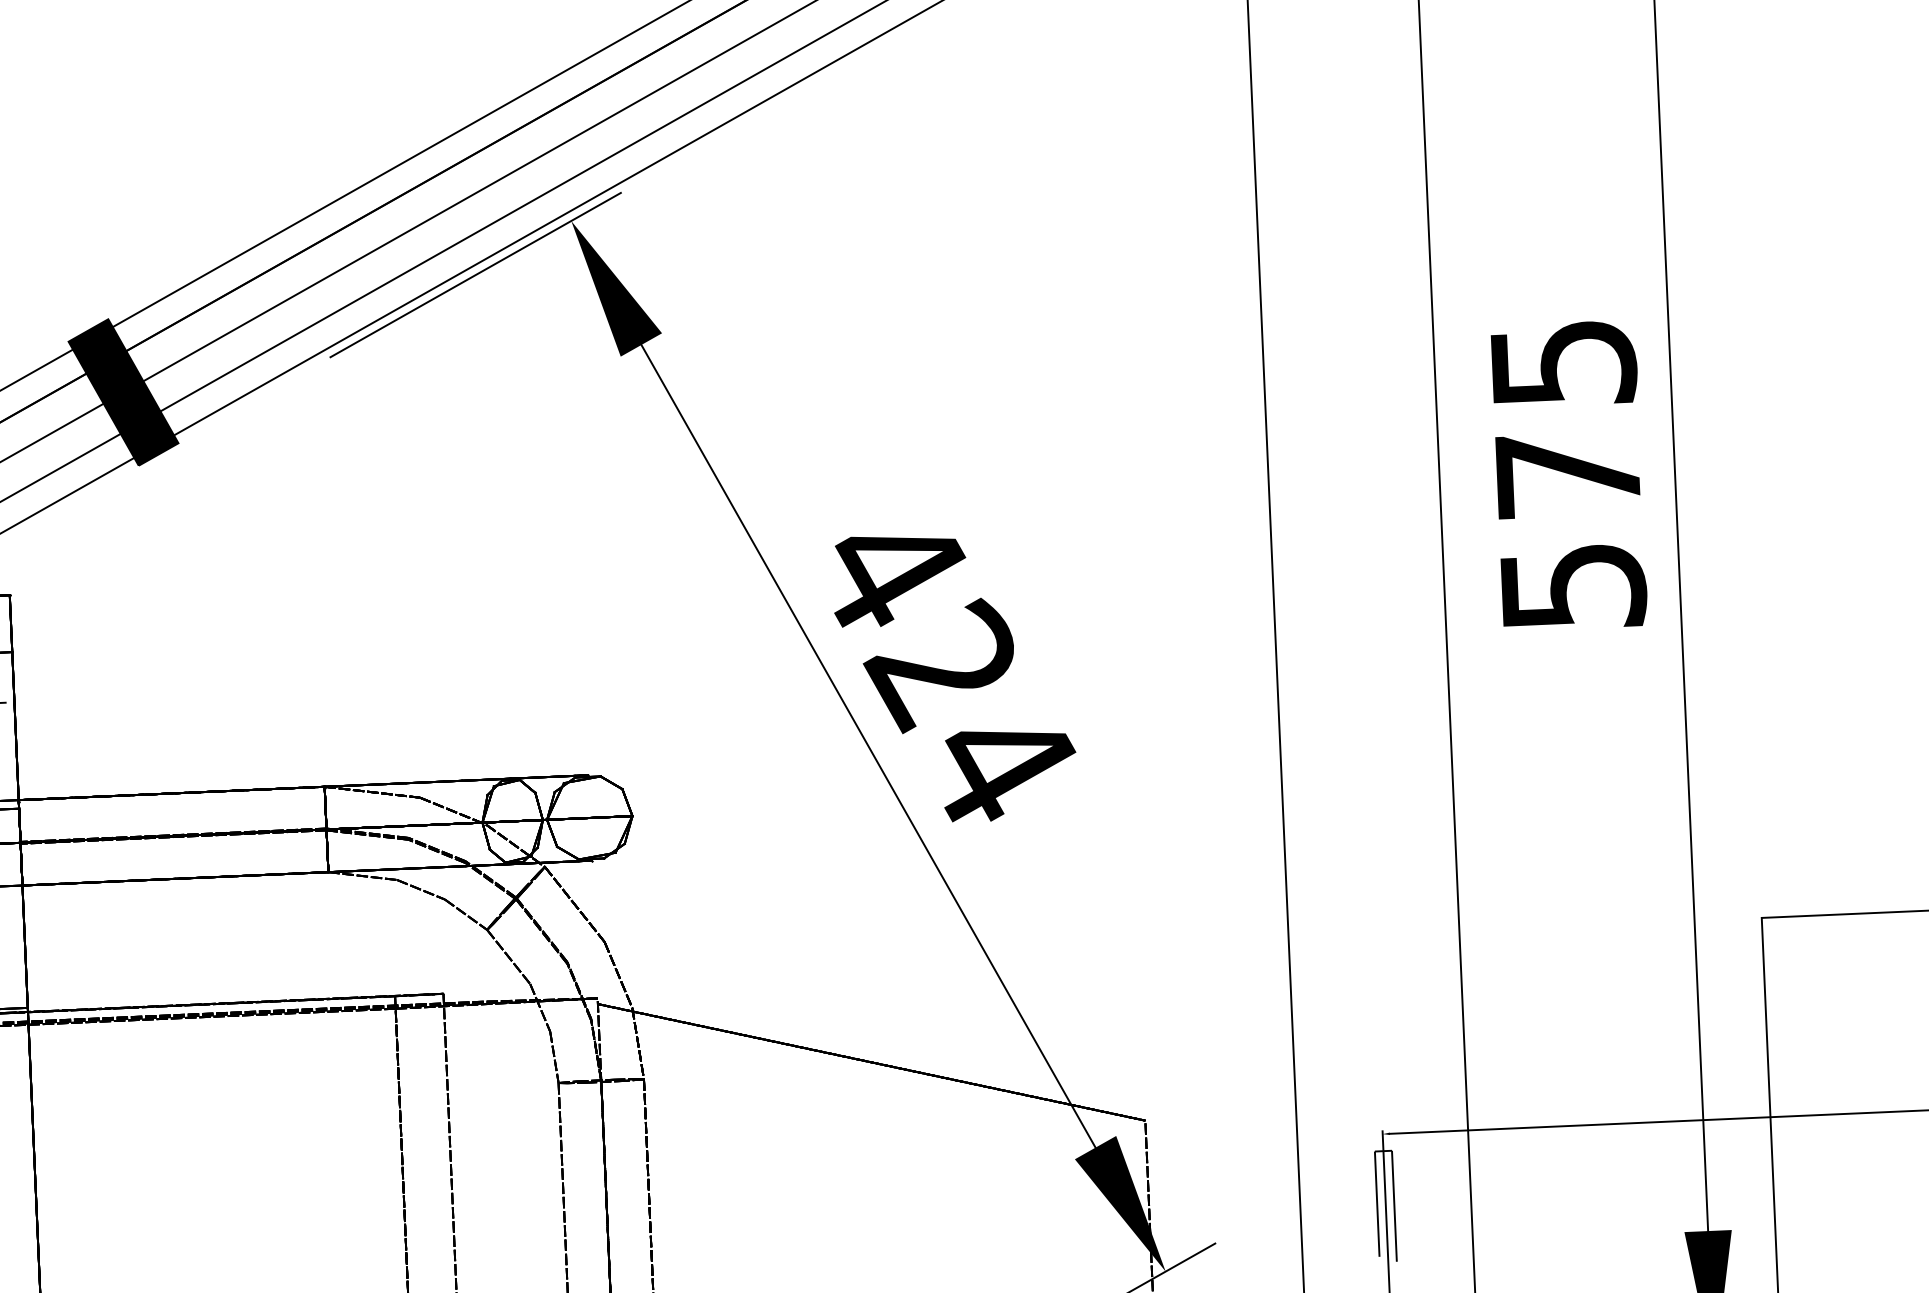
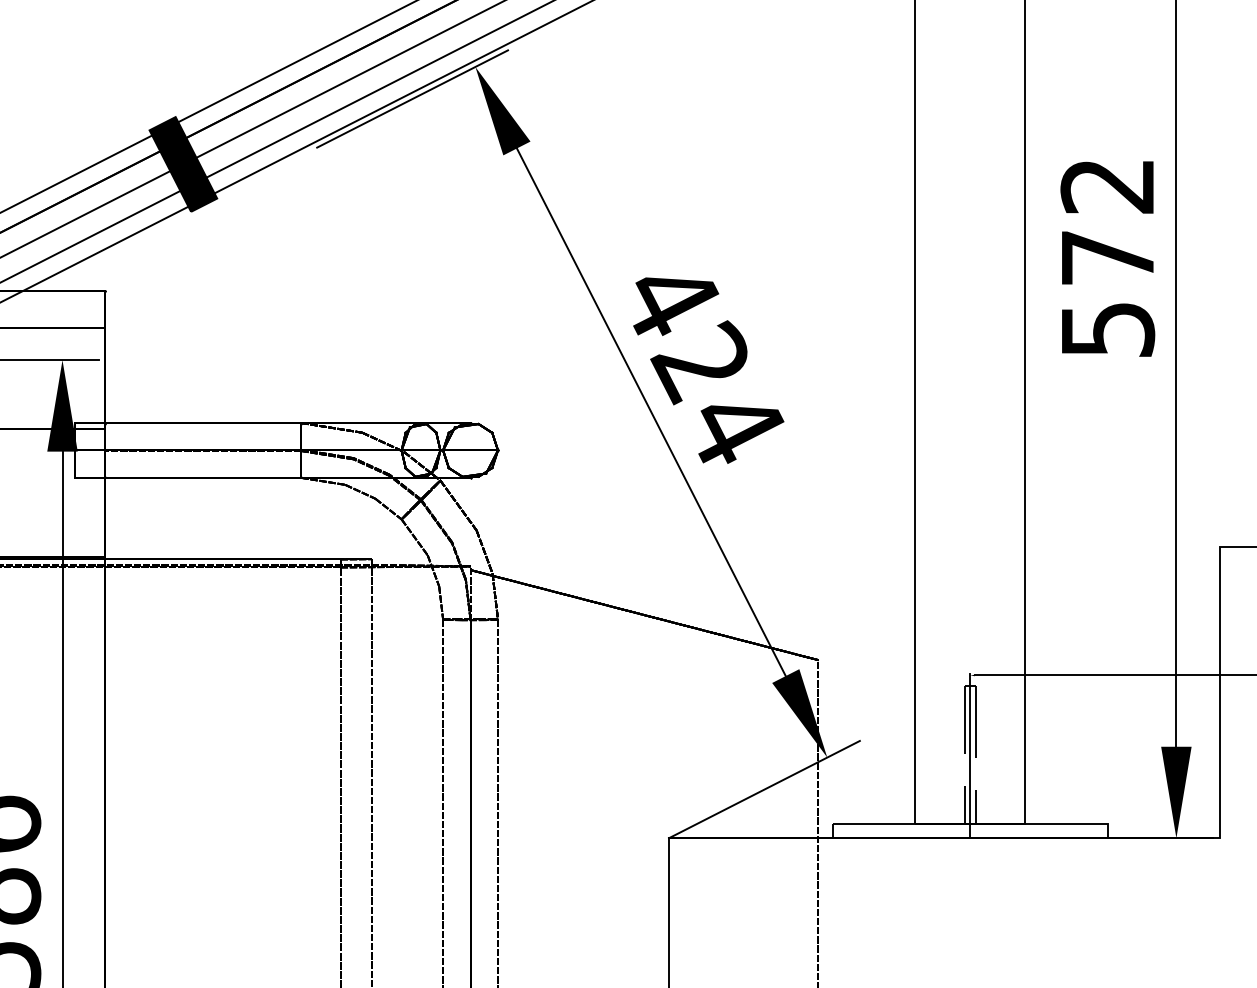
text: (1562, 364) -> (1107, 186), 575 -> 572

